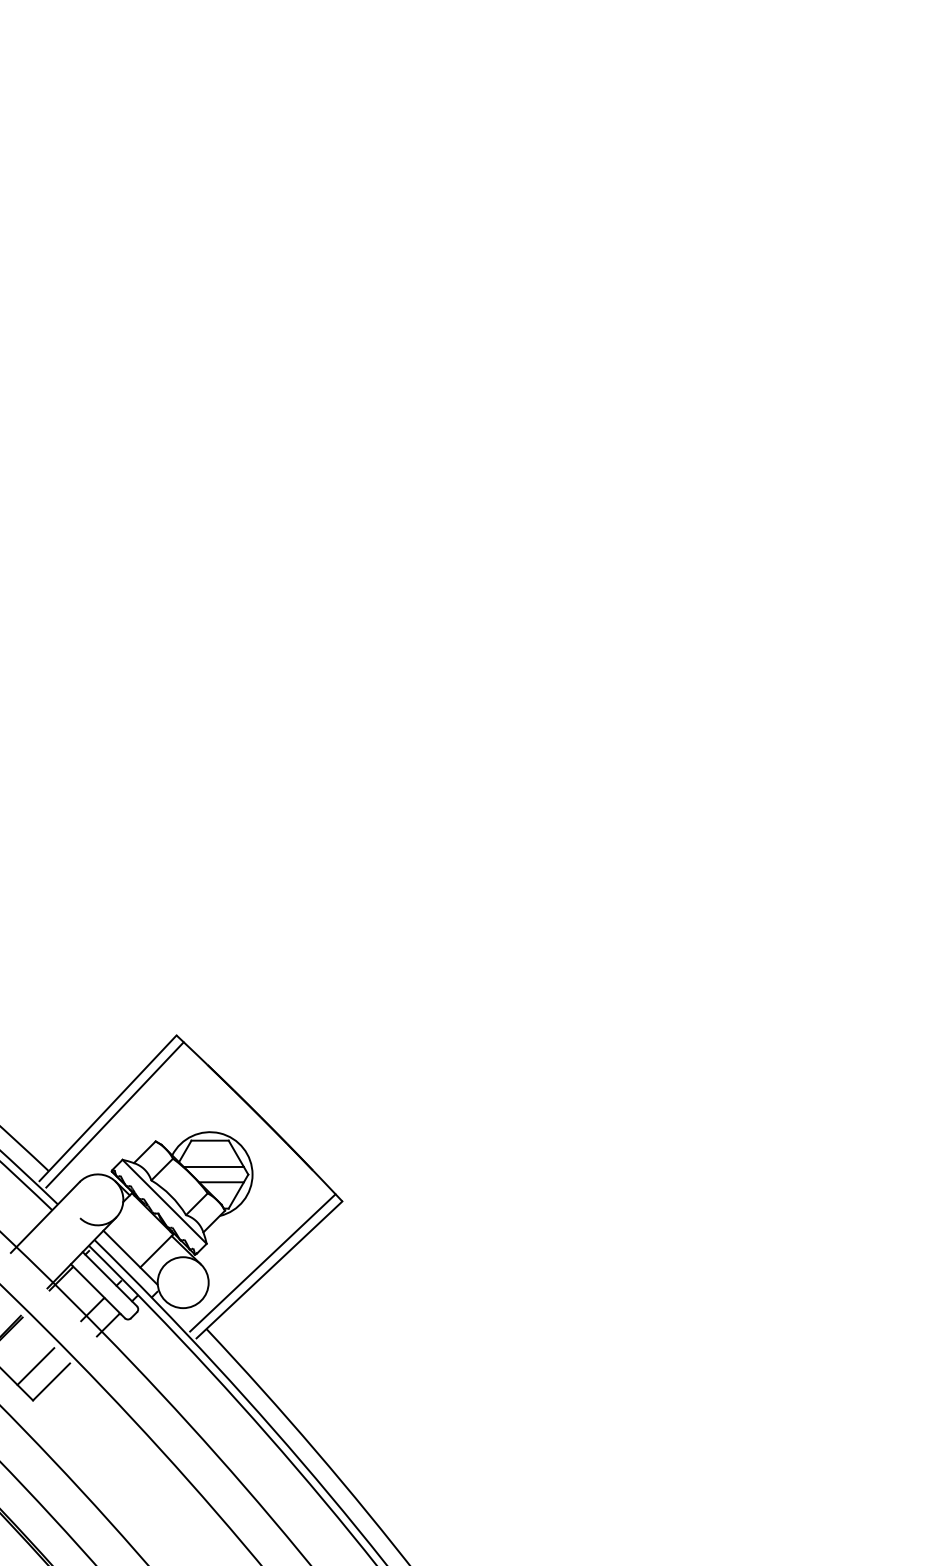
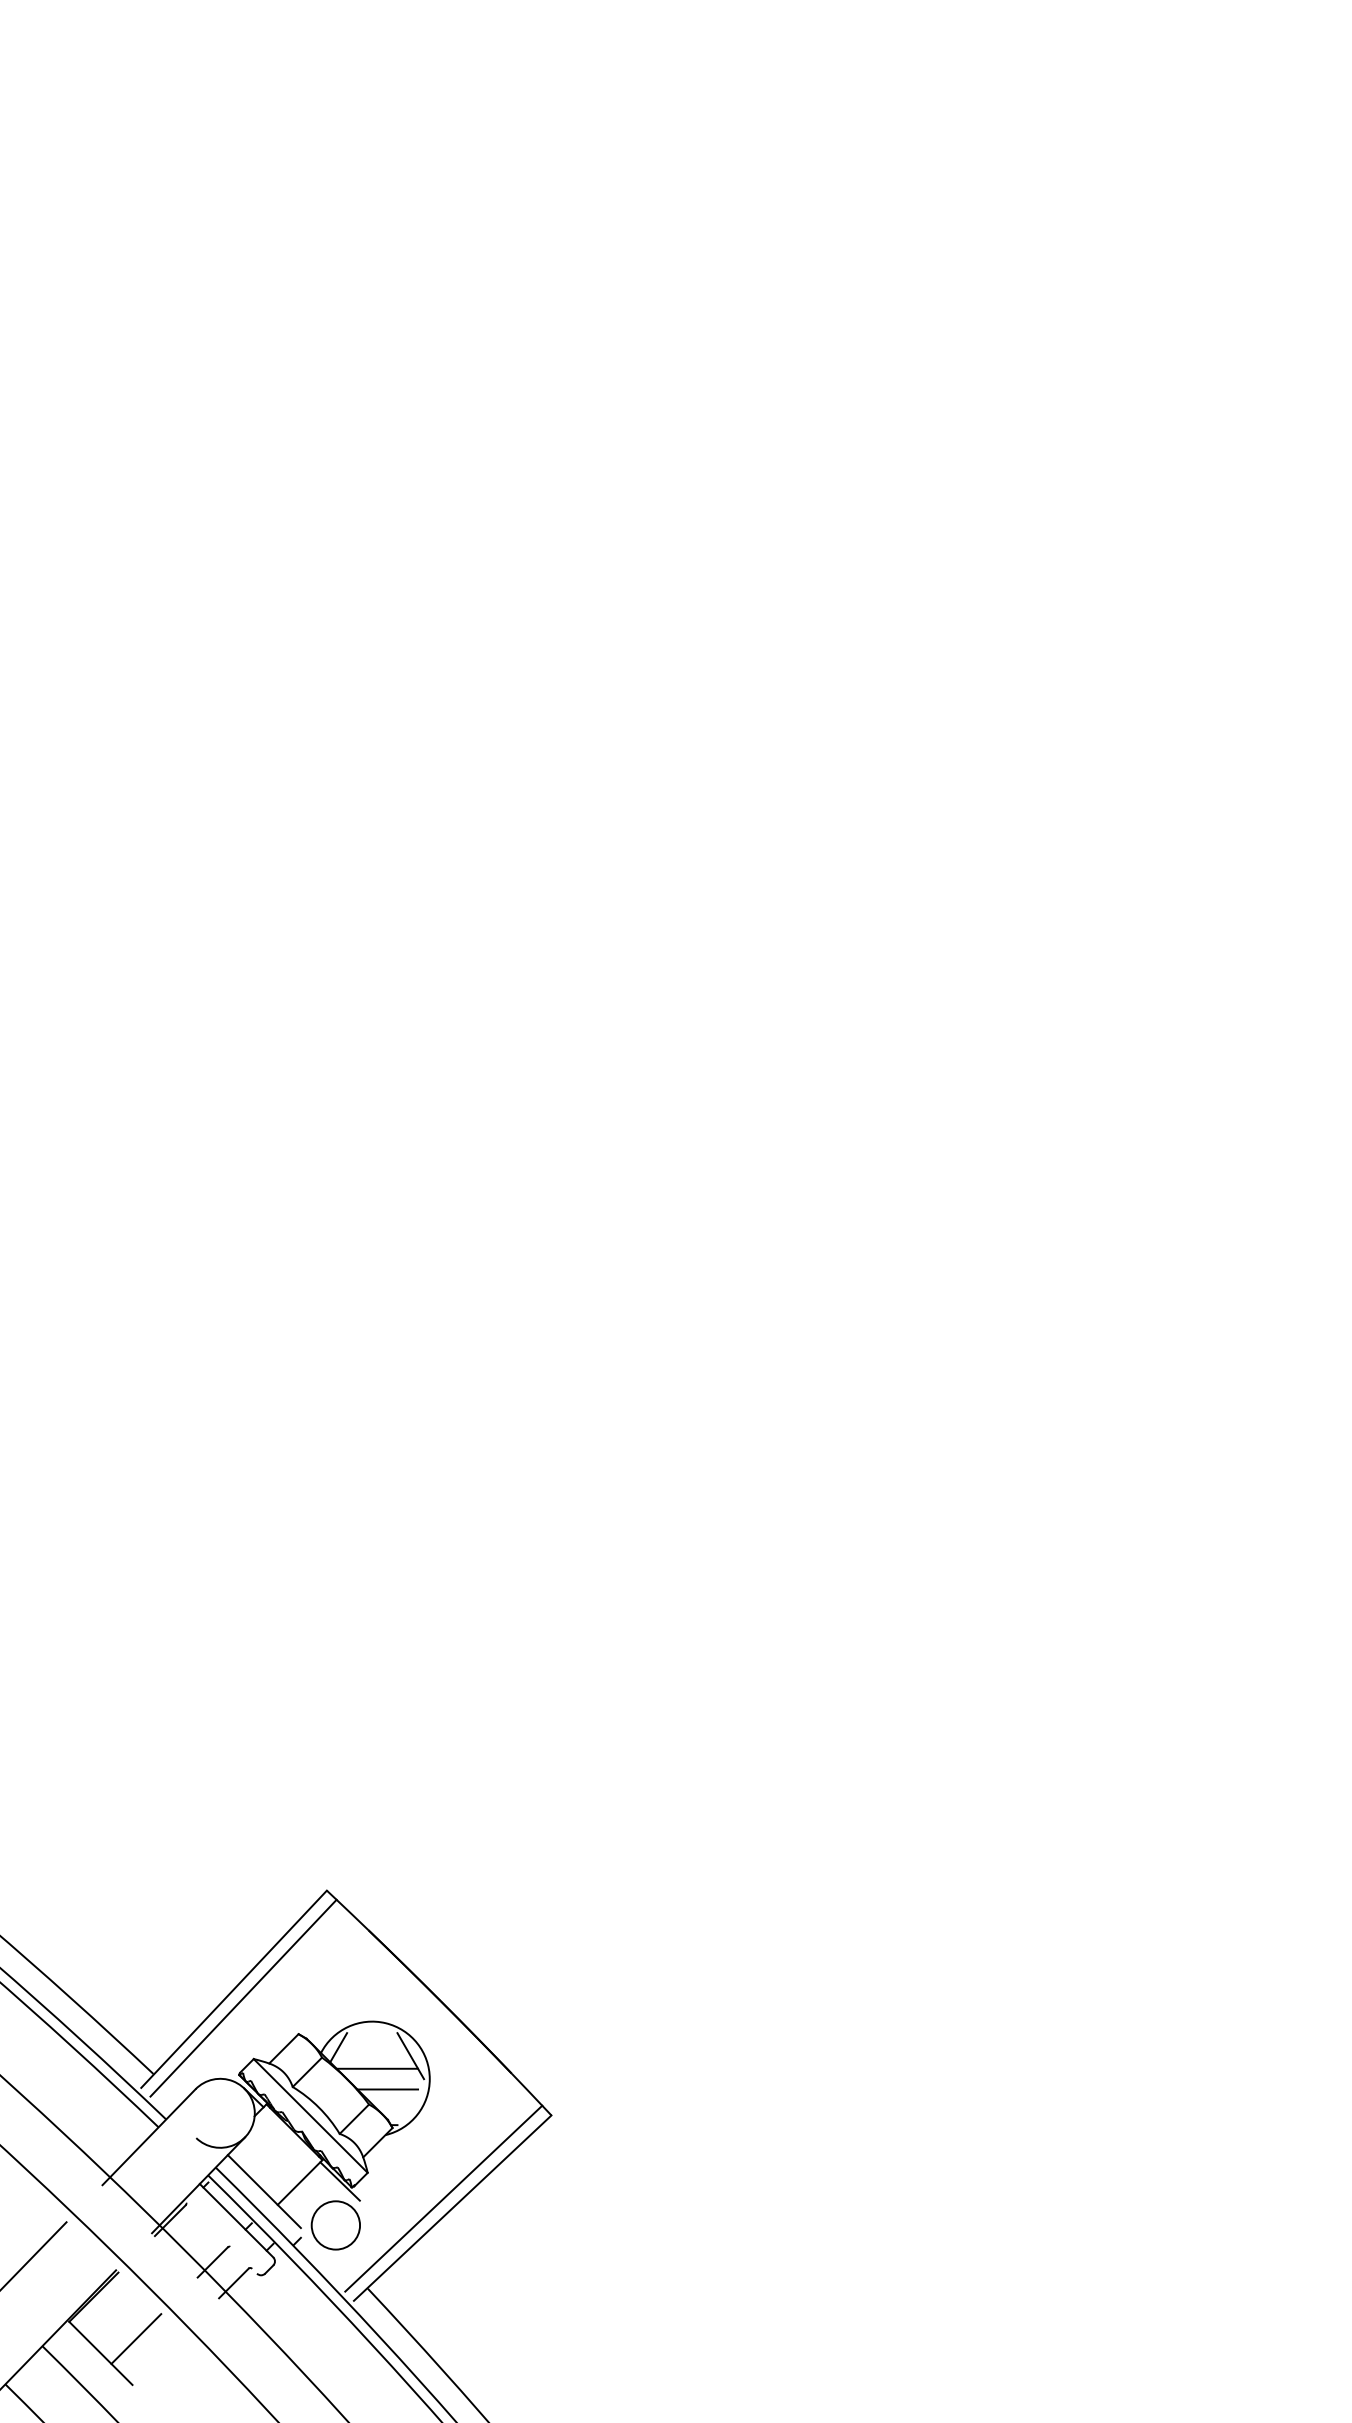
line: (210, 1140) -> (372, 2033), removed
line: (238, 1191) -> (410, 2102), removed
circle: (182, 1281) -> (335, 2224), size x0.7
line: (98, 1290) -> (220, 2236), removed
line: (51, 1381) -> (157, 2359), removed

